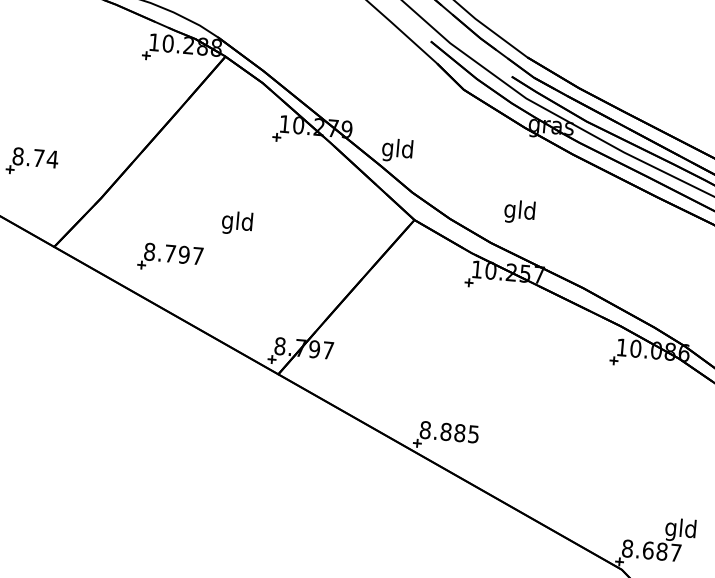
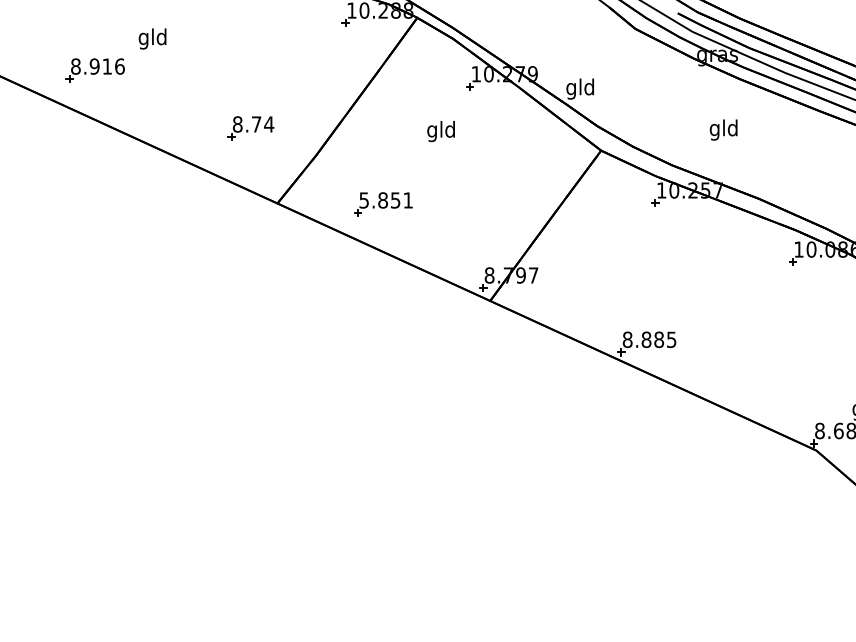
text: (519, 211) -> (723, 129), moved
text: (236, 223) -> (440, 131), moved
text: (173, 254) -> (385, 200), 8.797 -> 5.851

